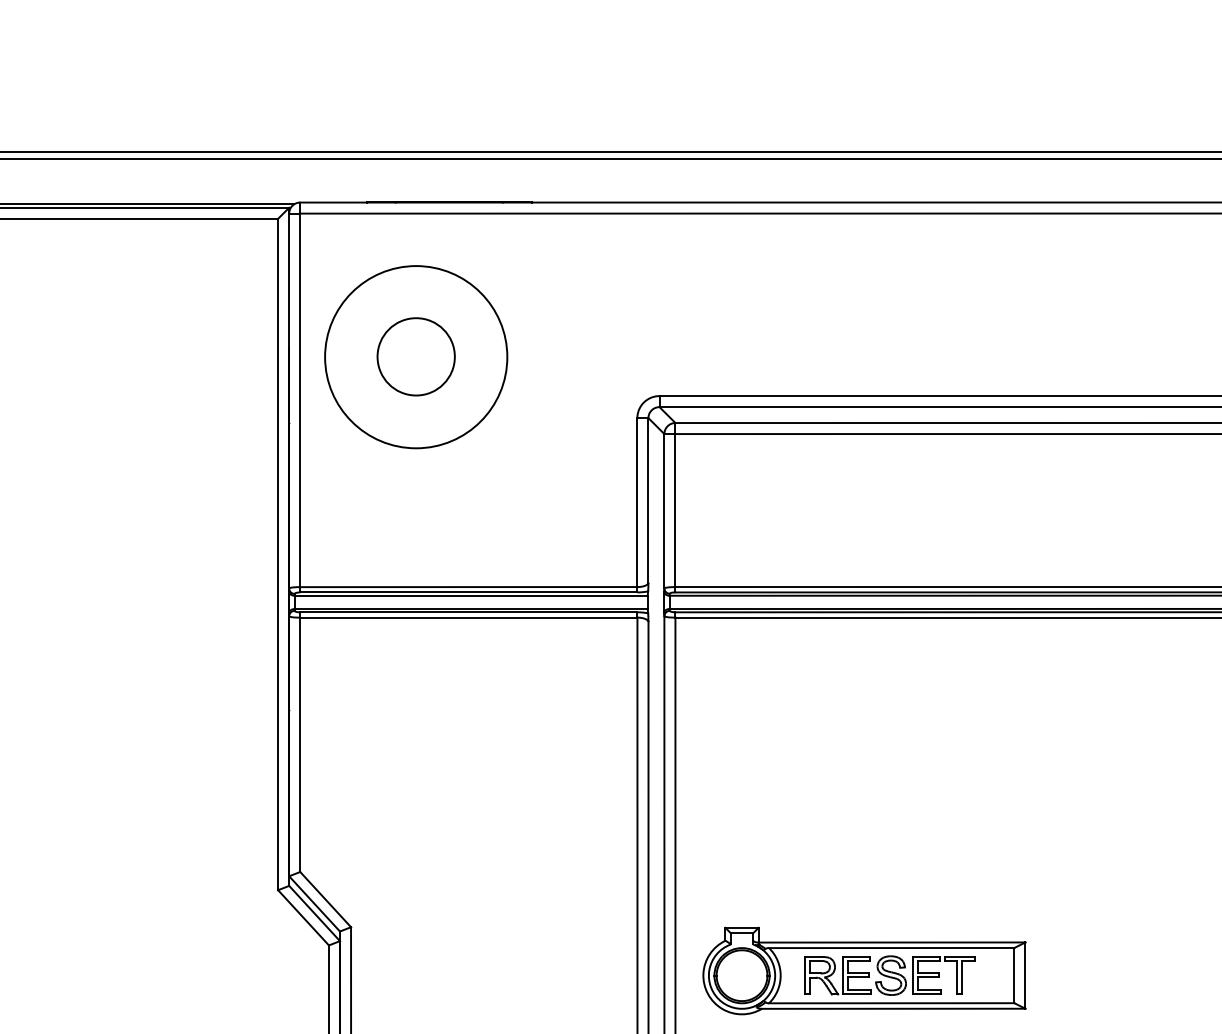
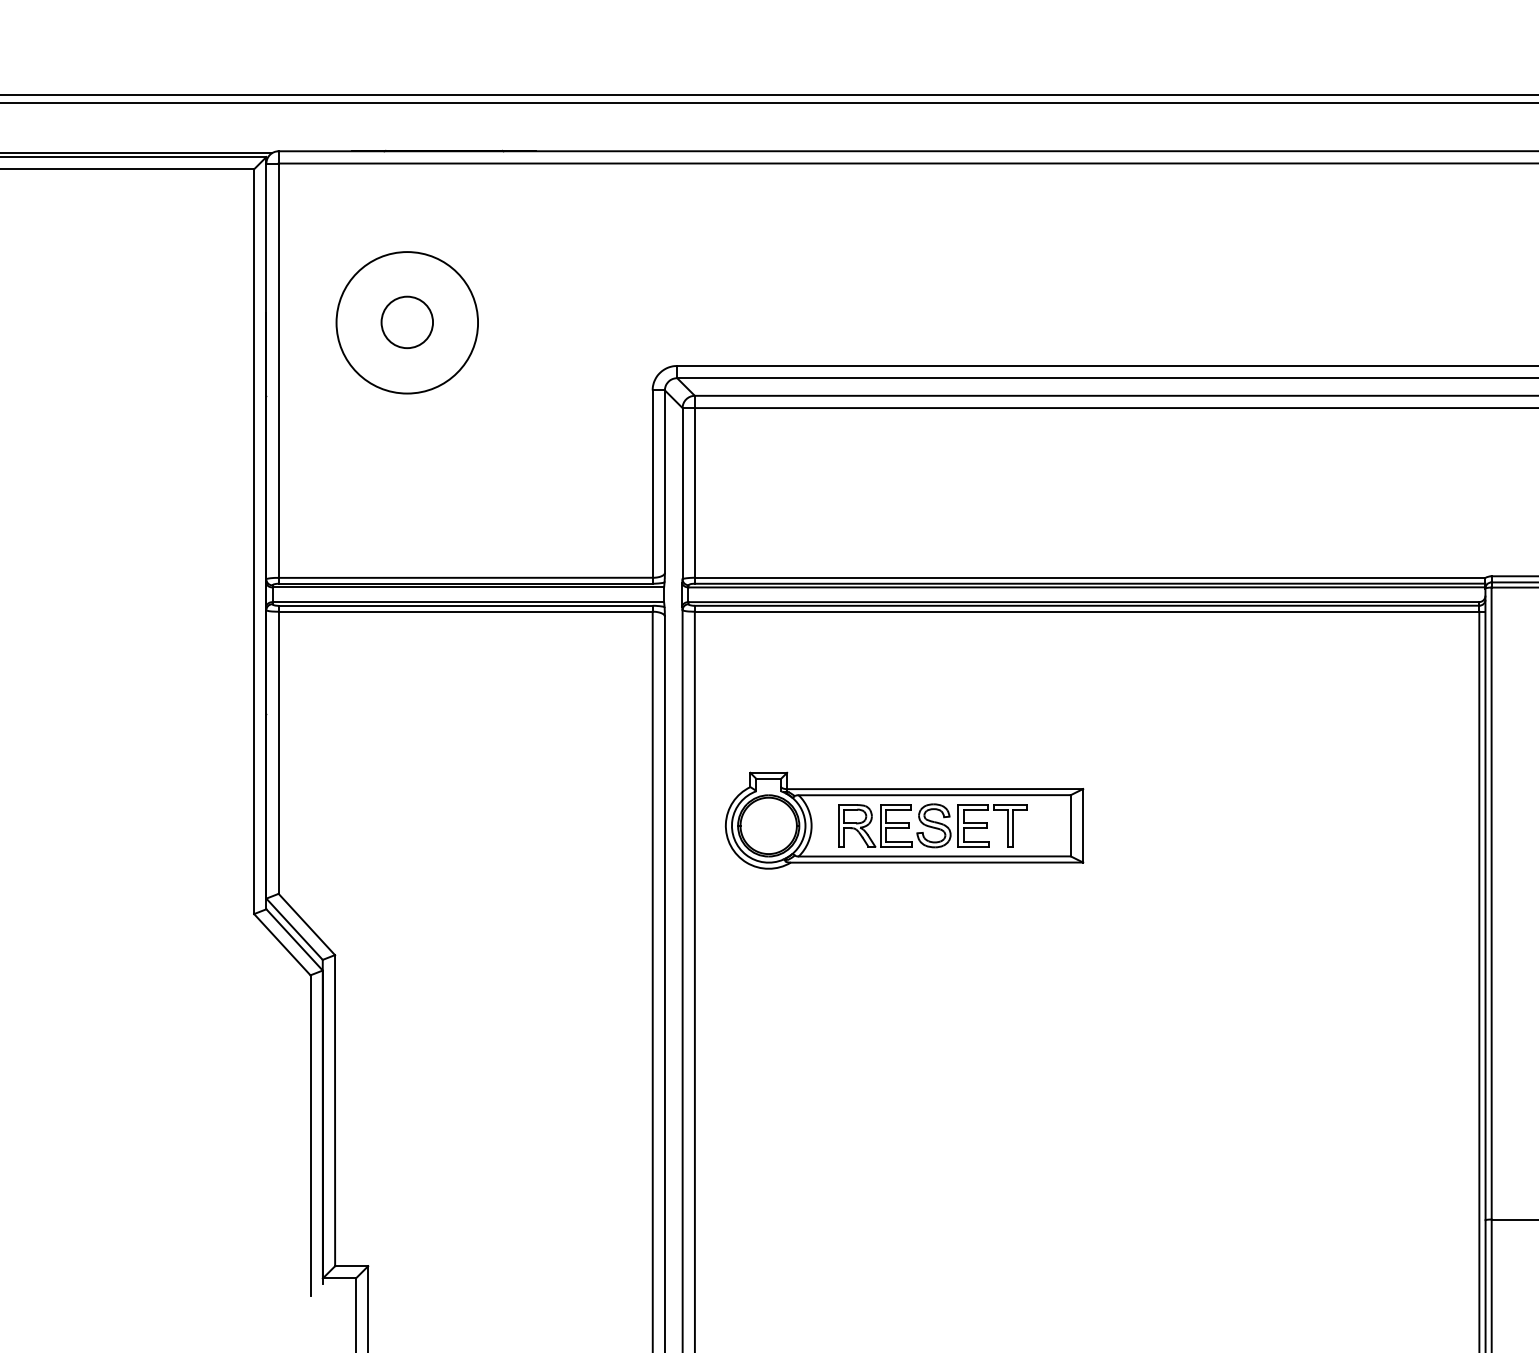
circle: (416, 356) -> (407, 322), size x0.6
circle: (416, 356) -> (407, 322), size x0.7
part: (864, 970) -> (904, 820), moved

